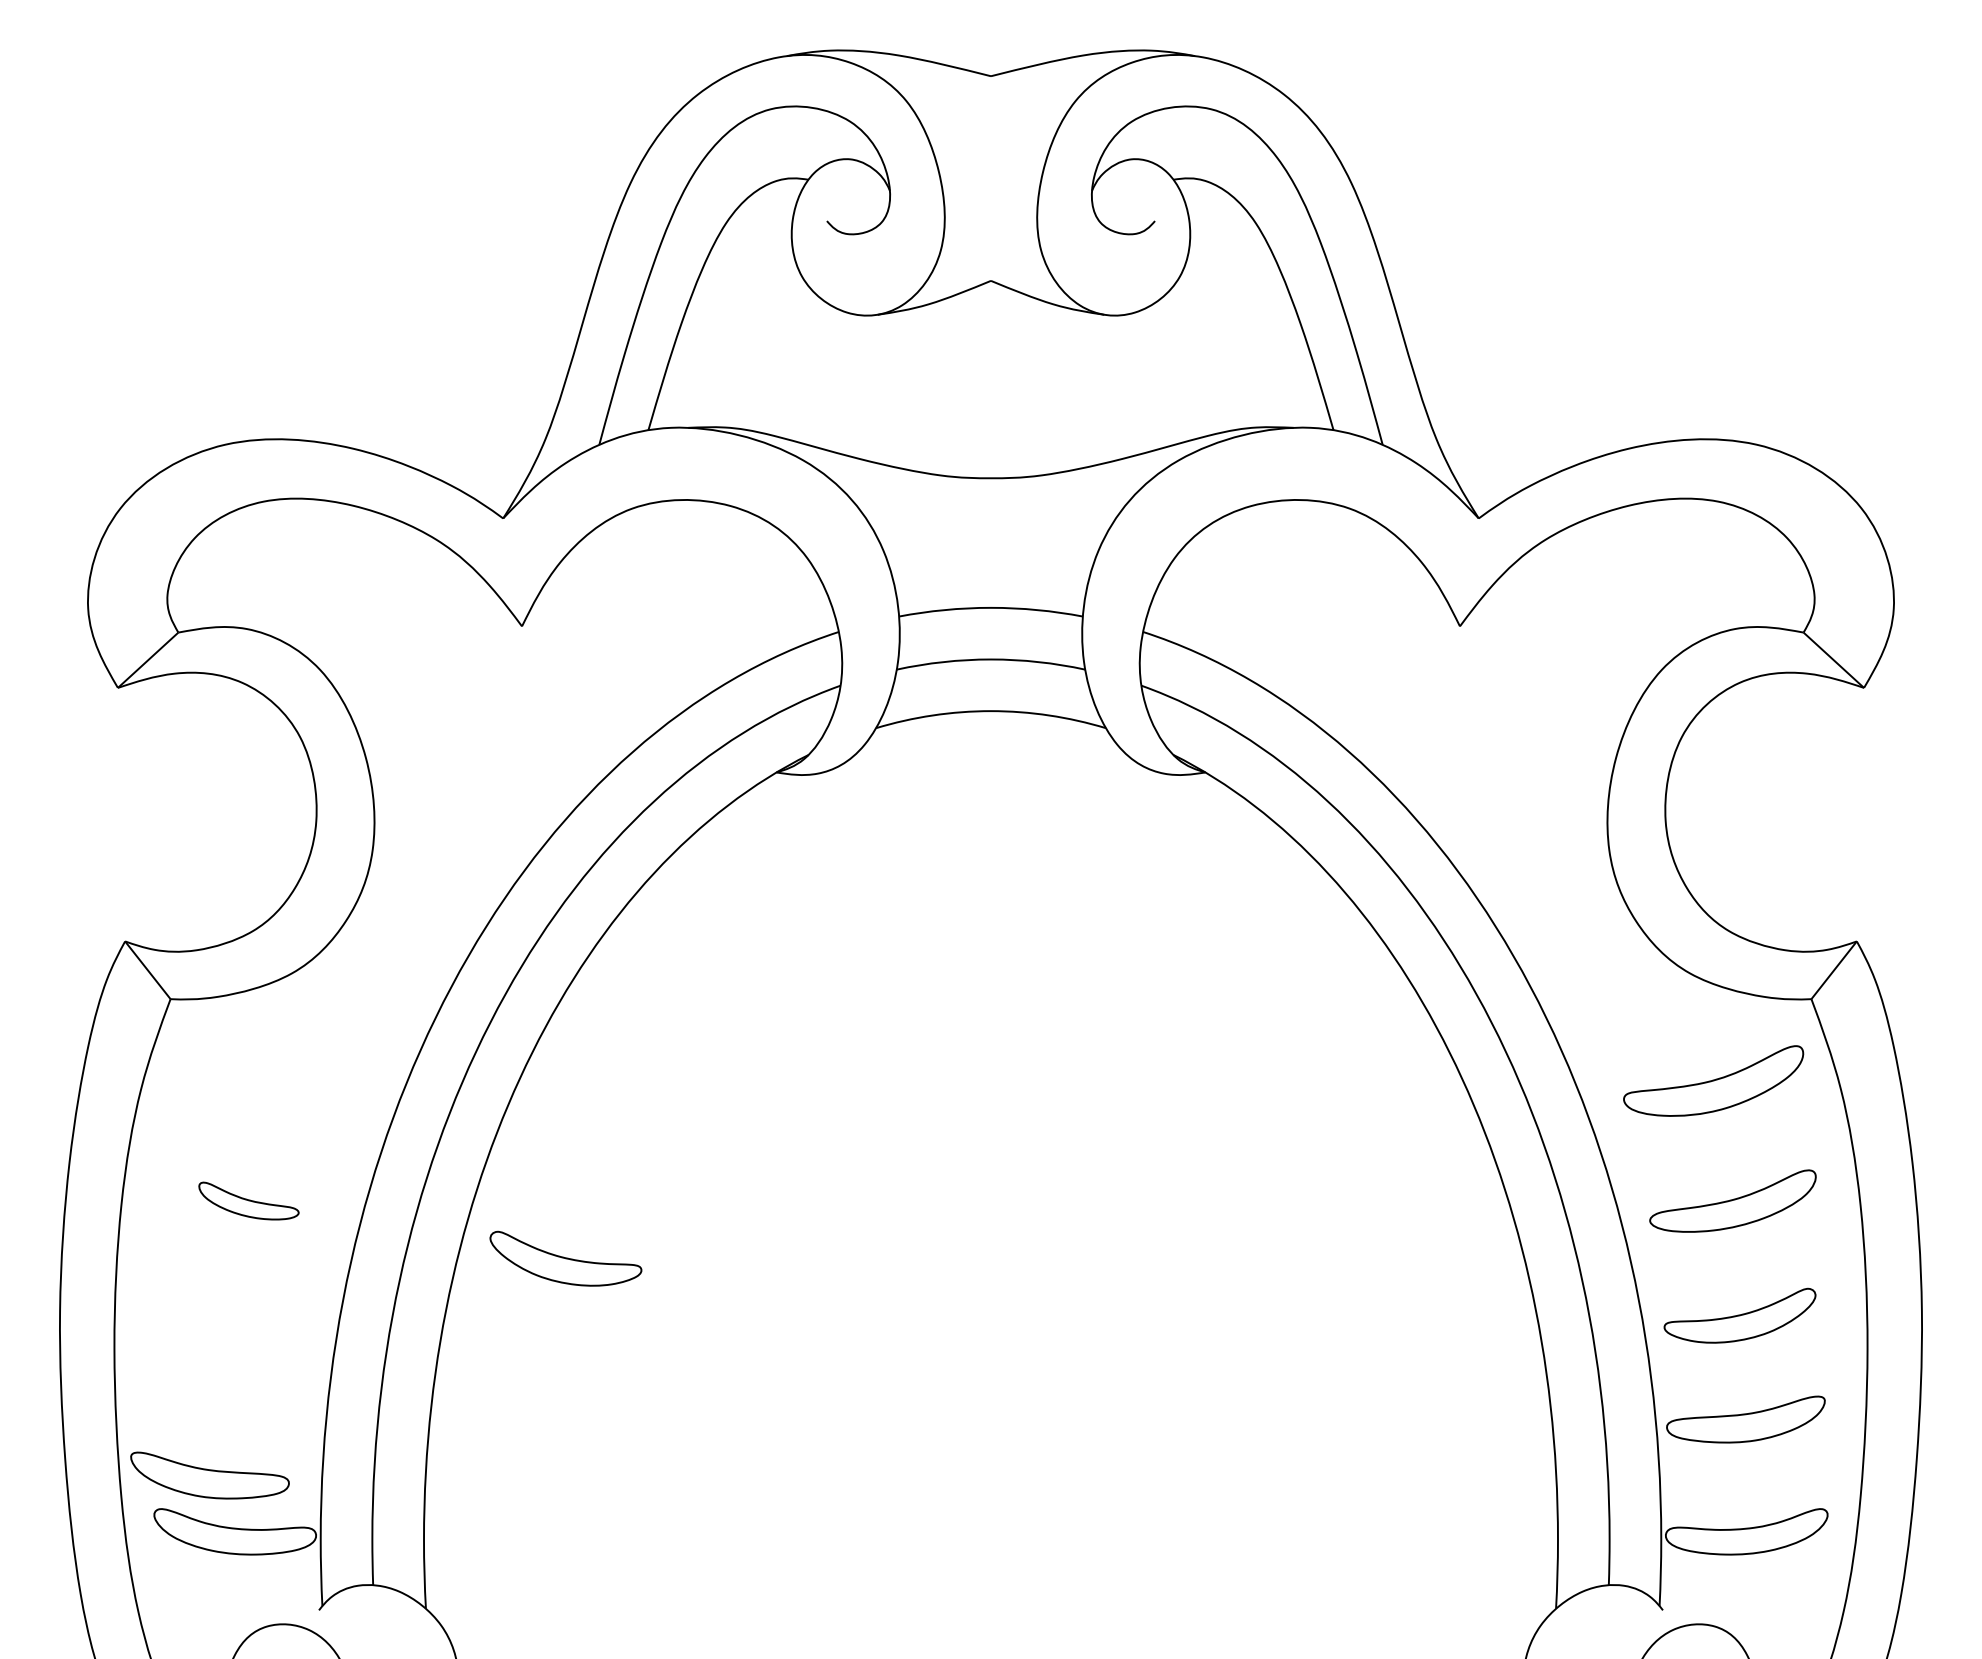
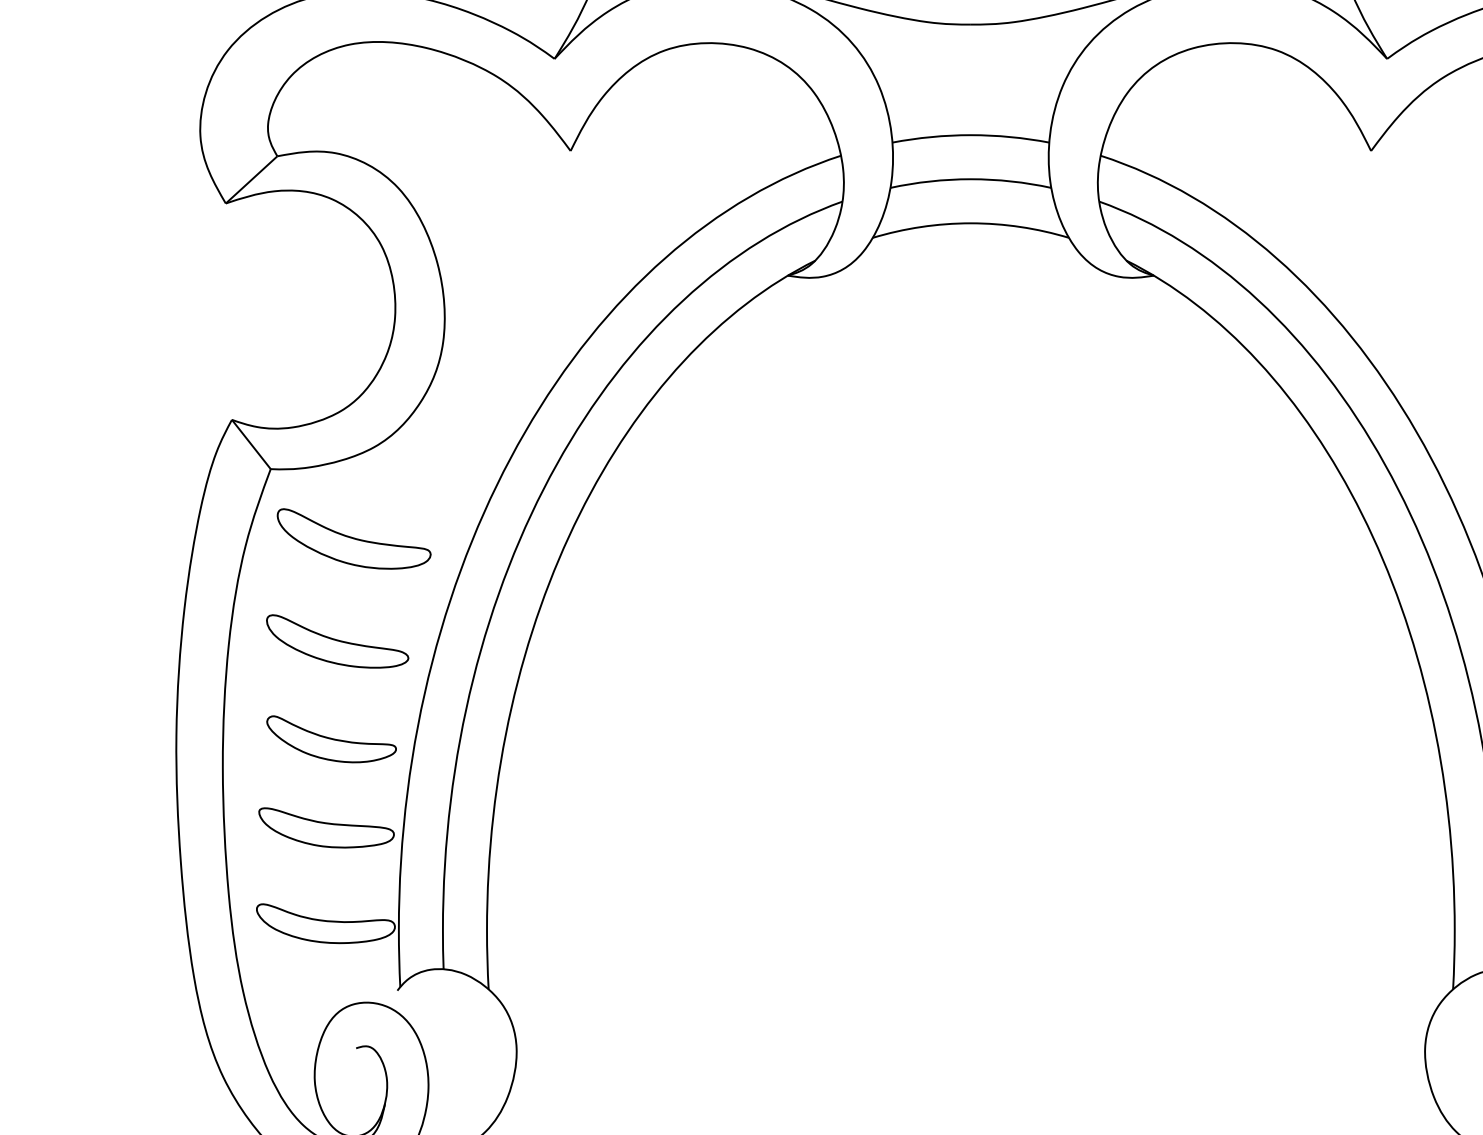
part: (267, 1080) -> (353, 538), added
part: (248, 1200) -> (337, 640), size x1.67
part: (565, 1258) -> (331, 739), moved
part: (209, 1475) -> (326, 827), moved

